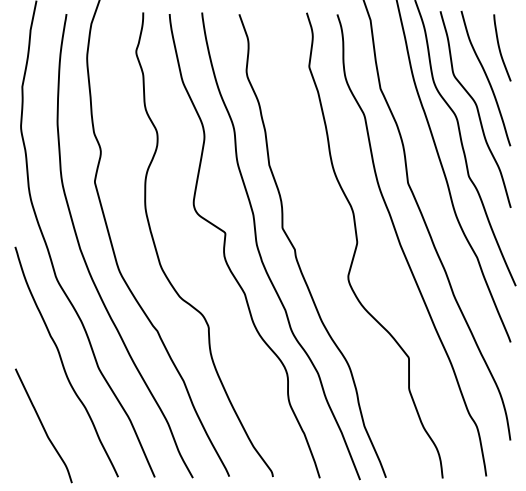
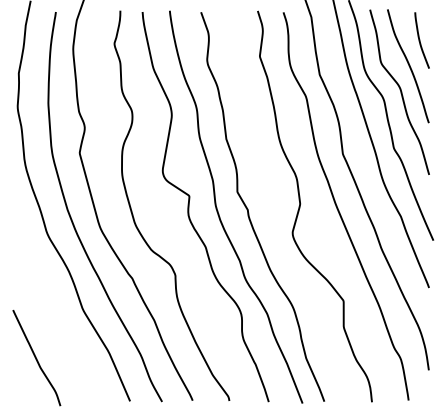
curve: (63, 362) -> (53, 304), removed

